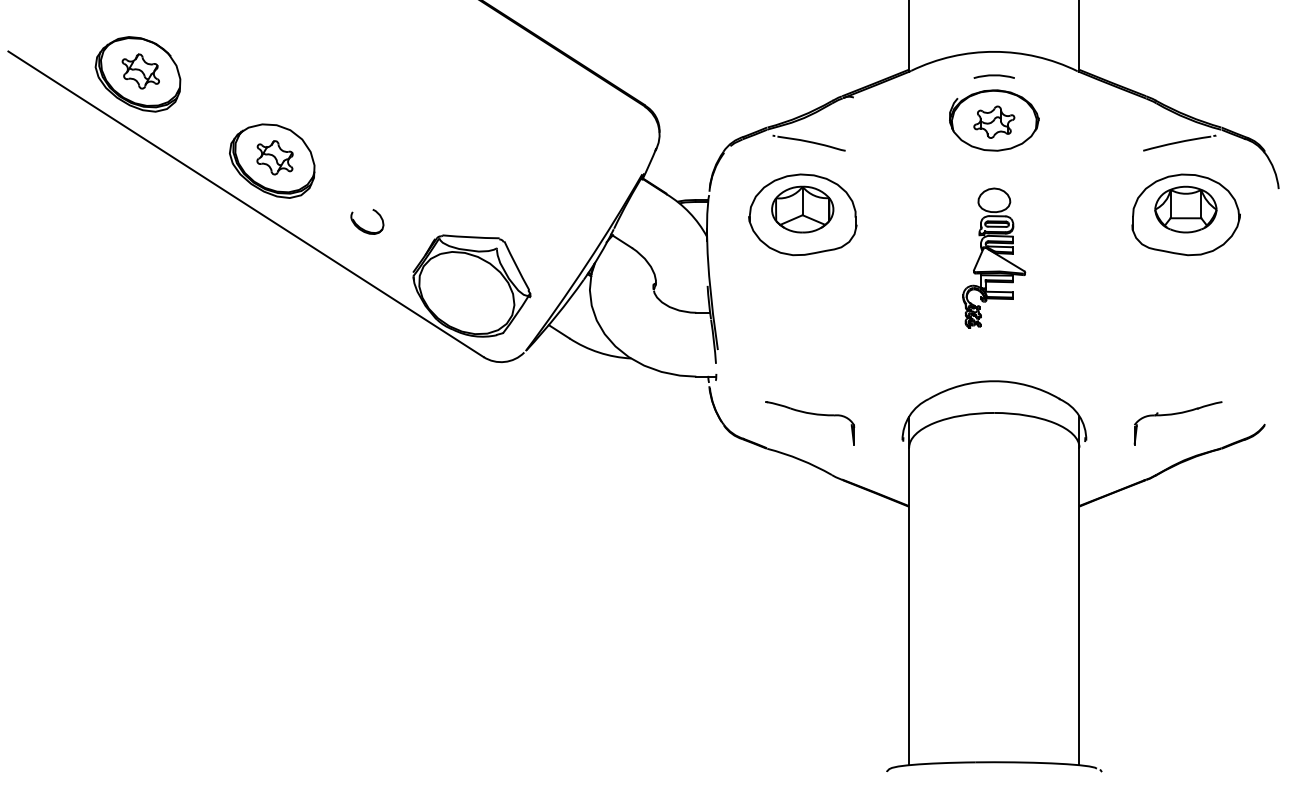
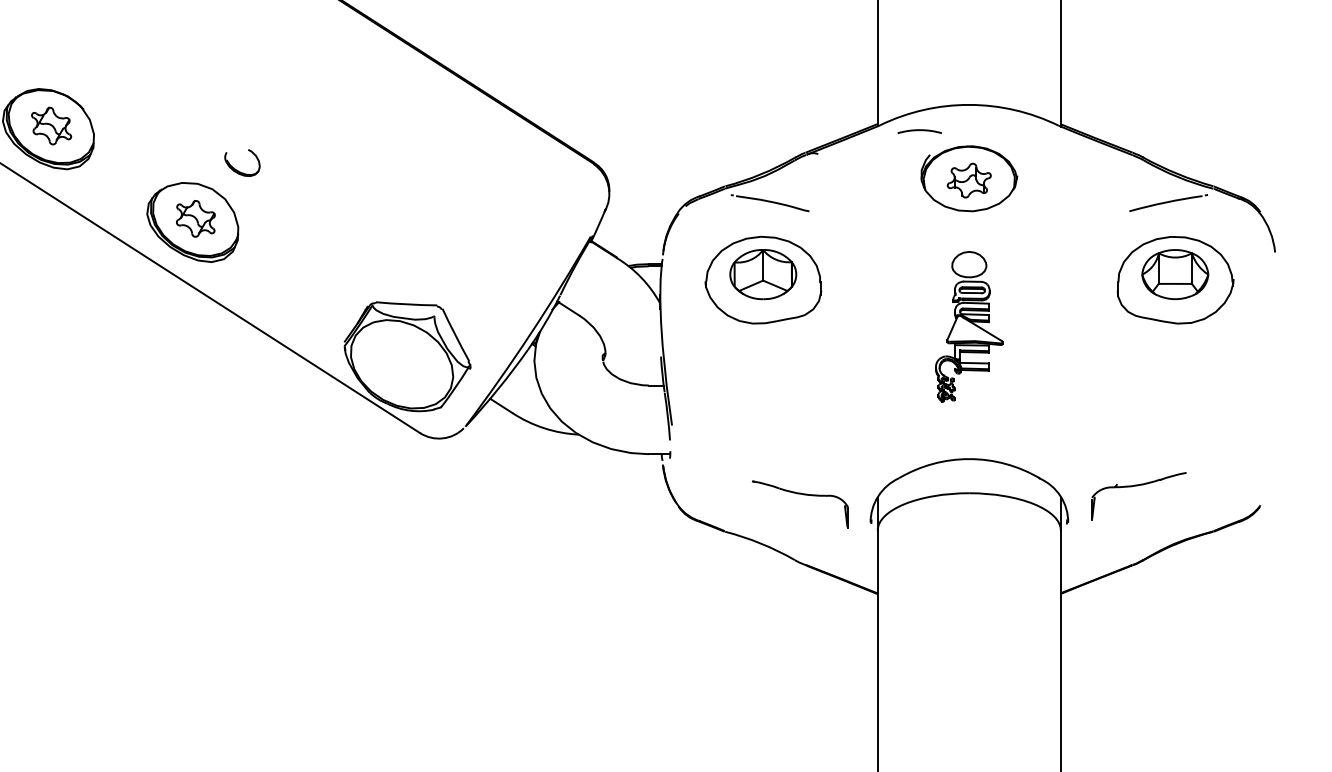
arc: (993, 76) -> (918, 131), moved
part: (363, 228) -> (238, 170), moved
part: (810, 414) -> (800, 494), moved
part: (1177, 414) -> (1138, 486), moved

